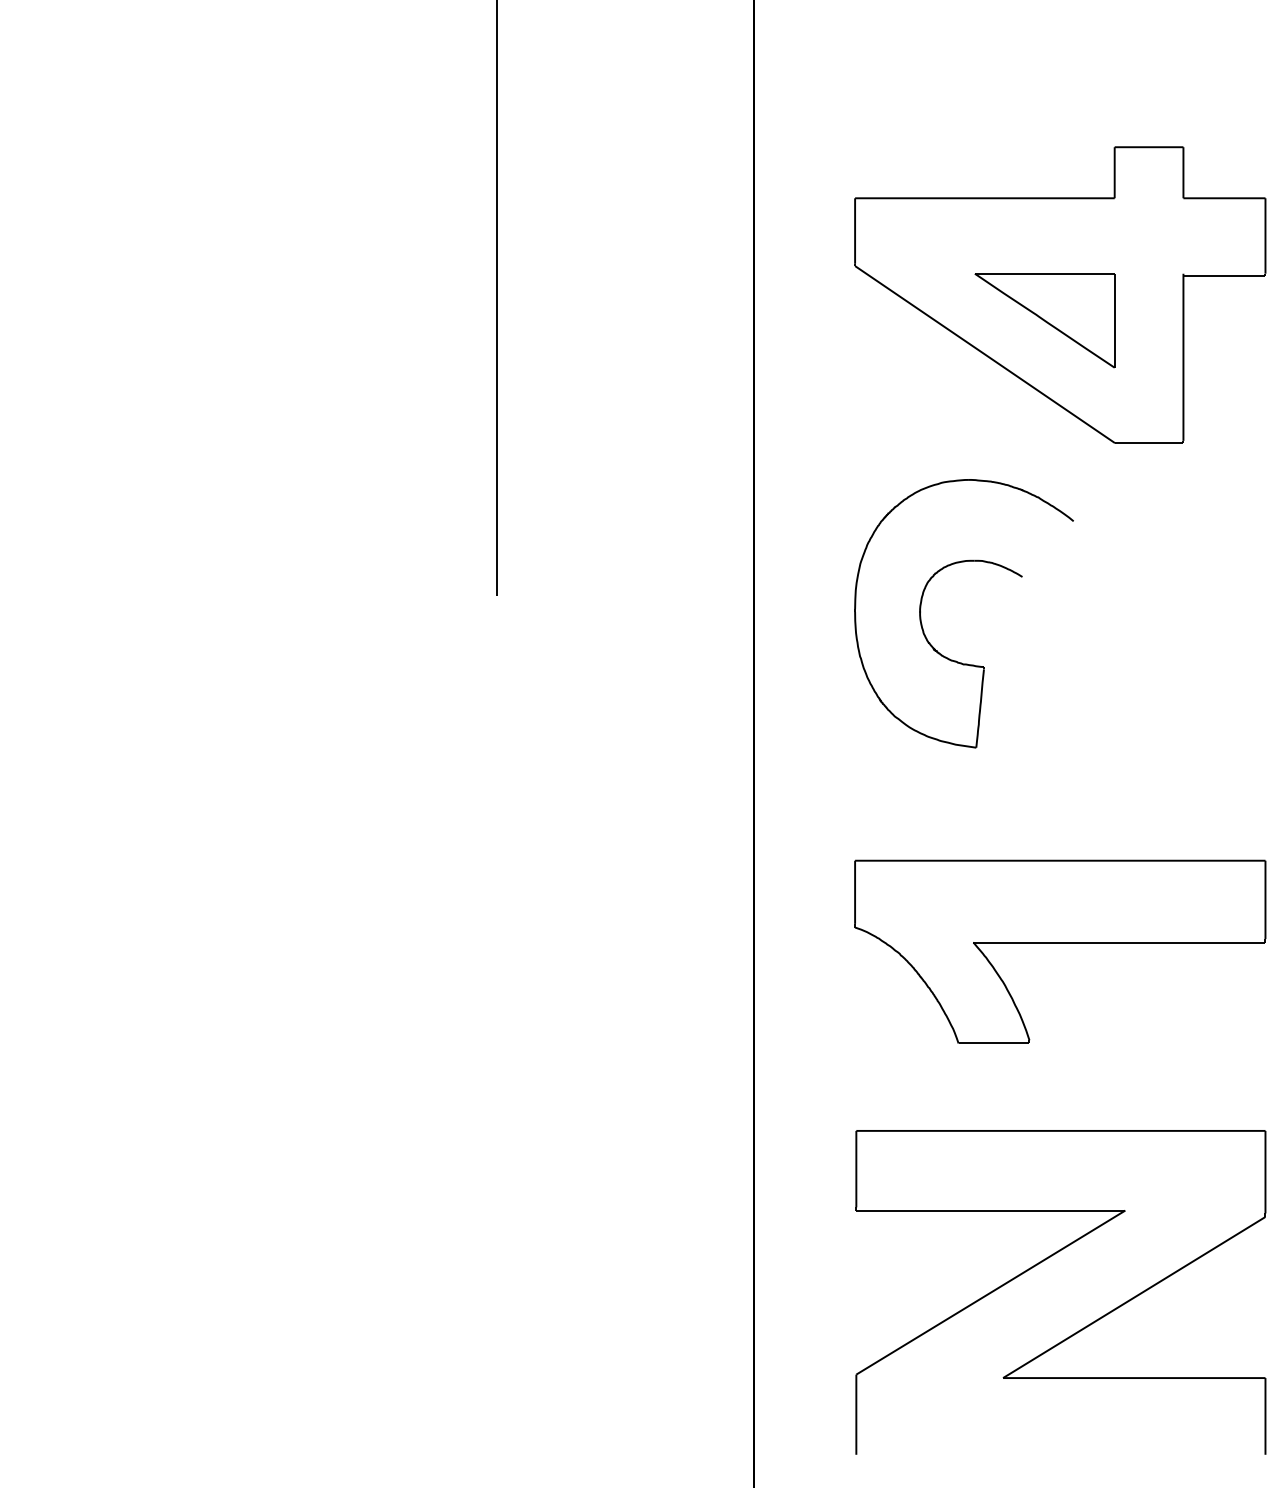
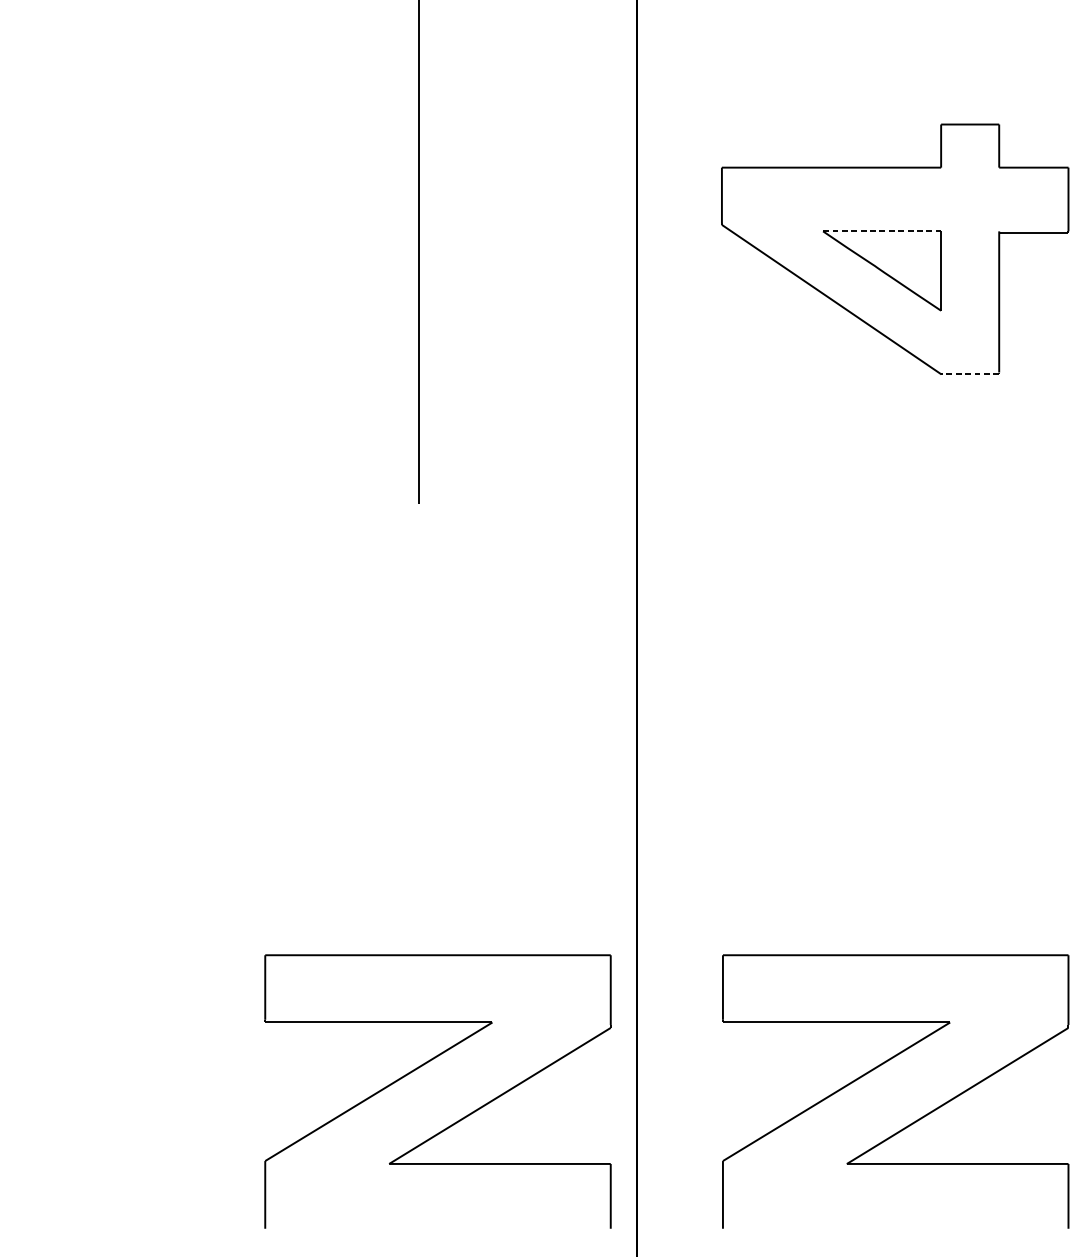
line: (1044, 273) -> (881, 231), solid -> dashed
line: (1148, 443) -> (969, 374), solid -> dashed
part: (921, 616) -> (777, 520), removed
part: (1060, 943) -> (895, 796), removed
part: (500, 1262) -> (422, 1066), added

